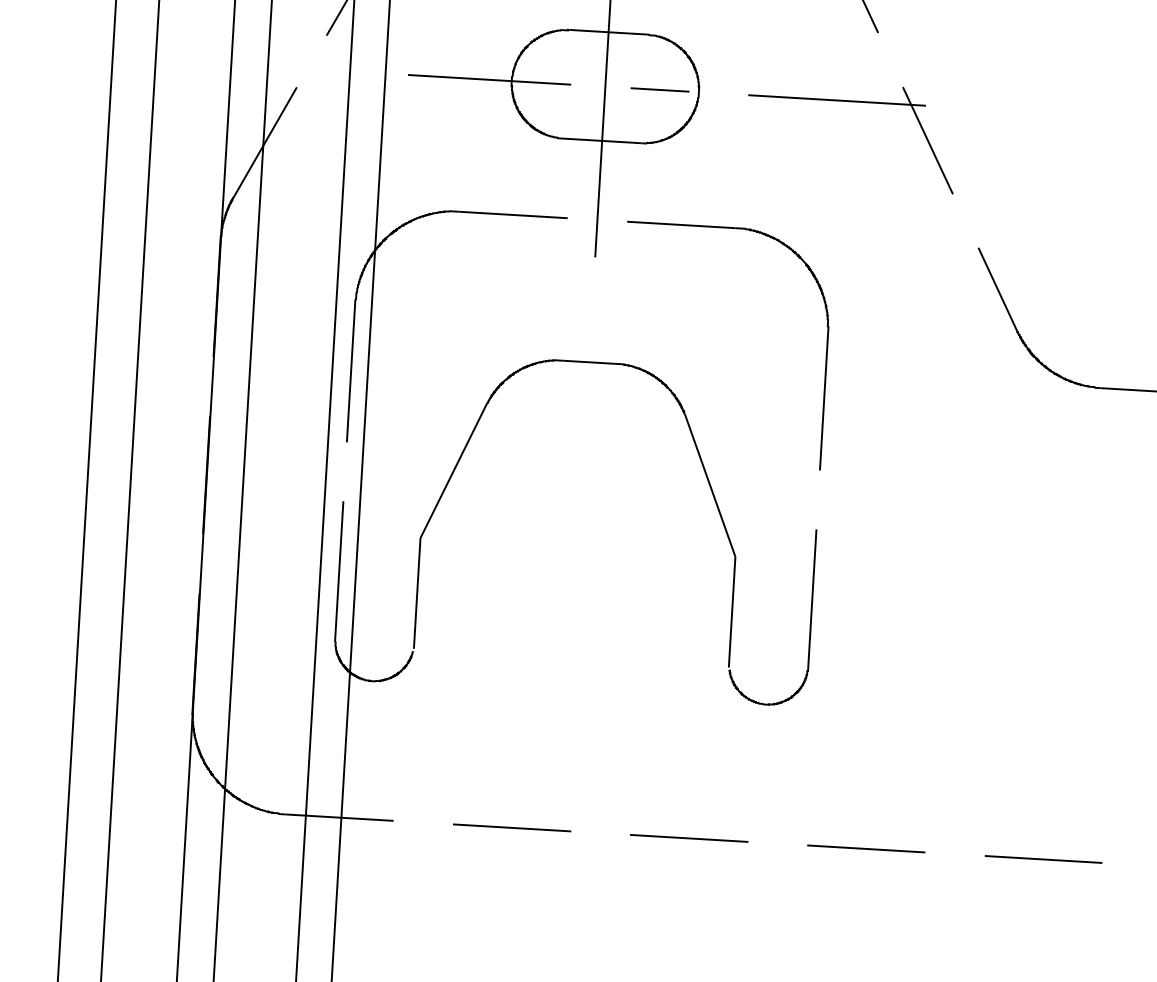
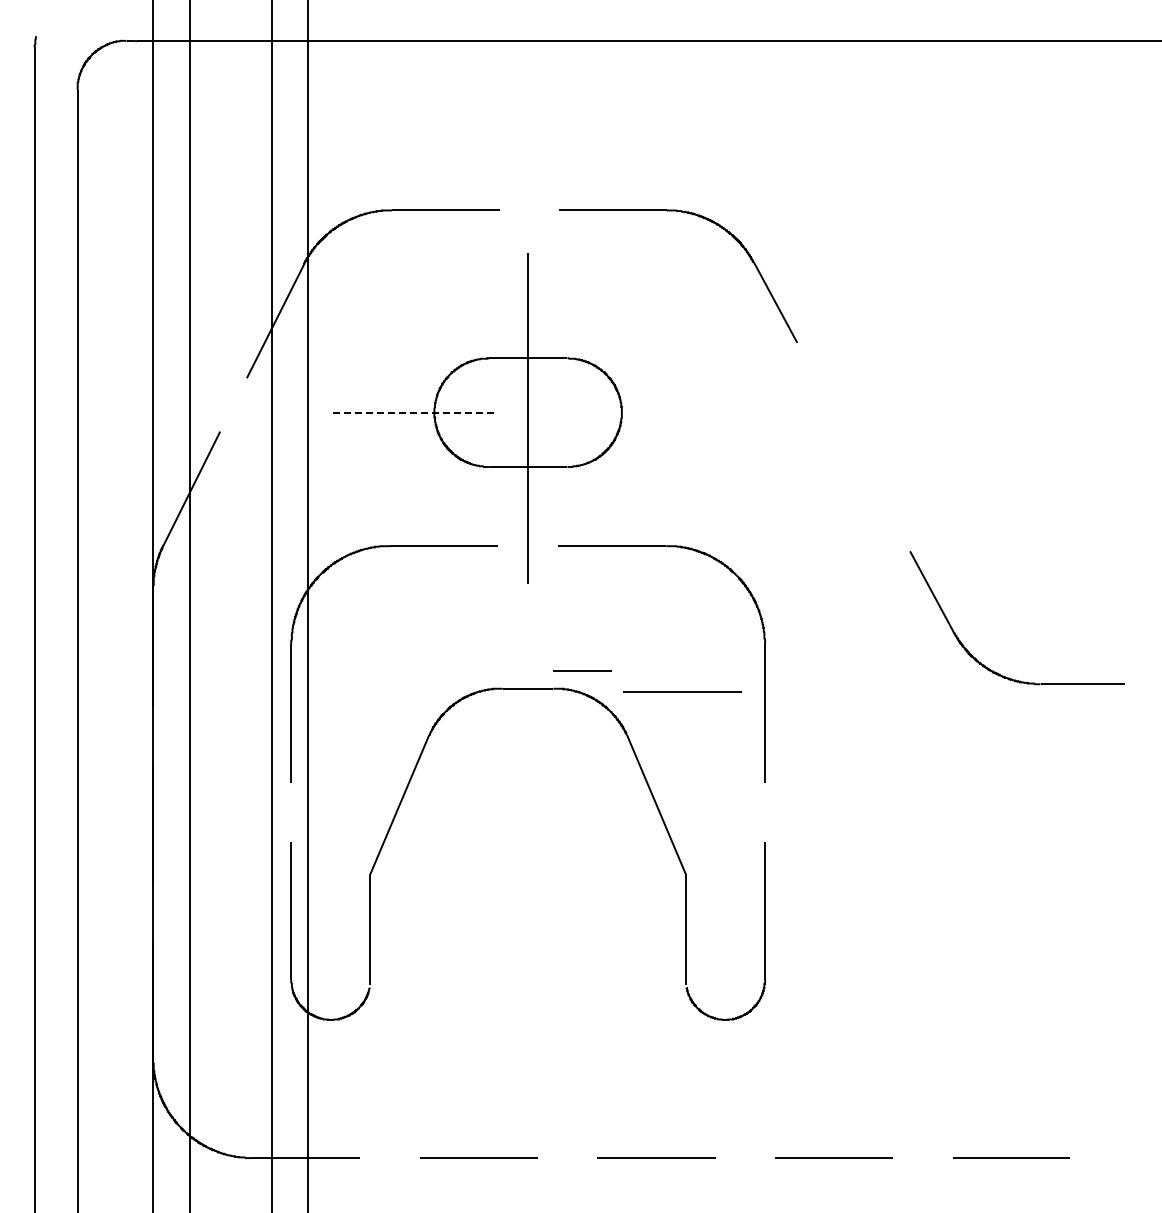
line: (489, 79) -> (412, 412), solid -> dashed
line: (659, 89) -> (582, 670), moved
part: (853, 102) -> (776, 413), removed
line: (742, 374) -> (682, 691), added

